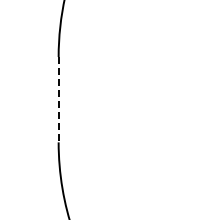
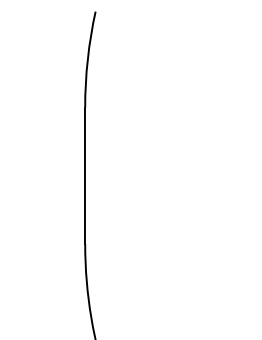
line: (58, 99) -> (84, 175), dashed -> solid

